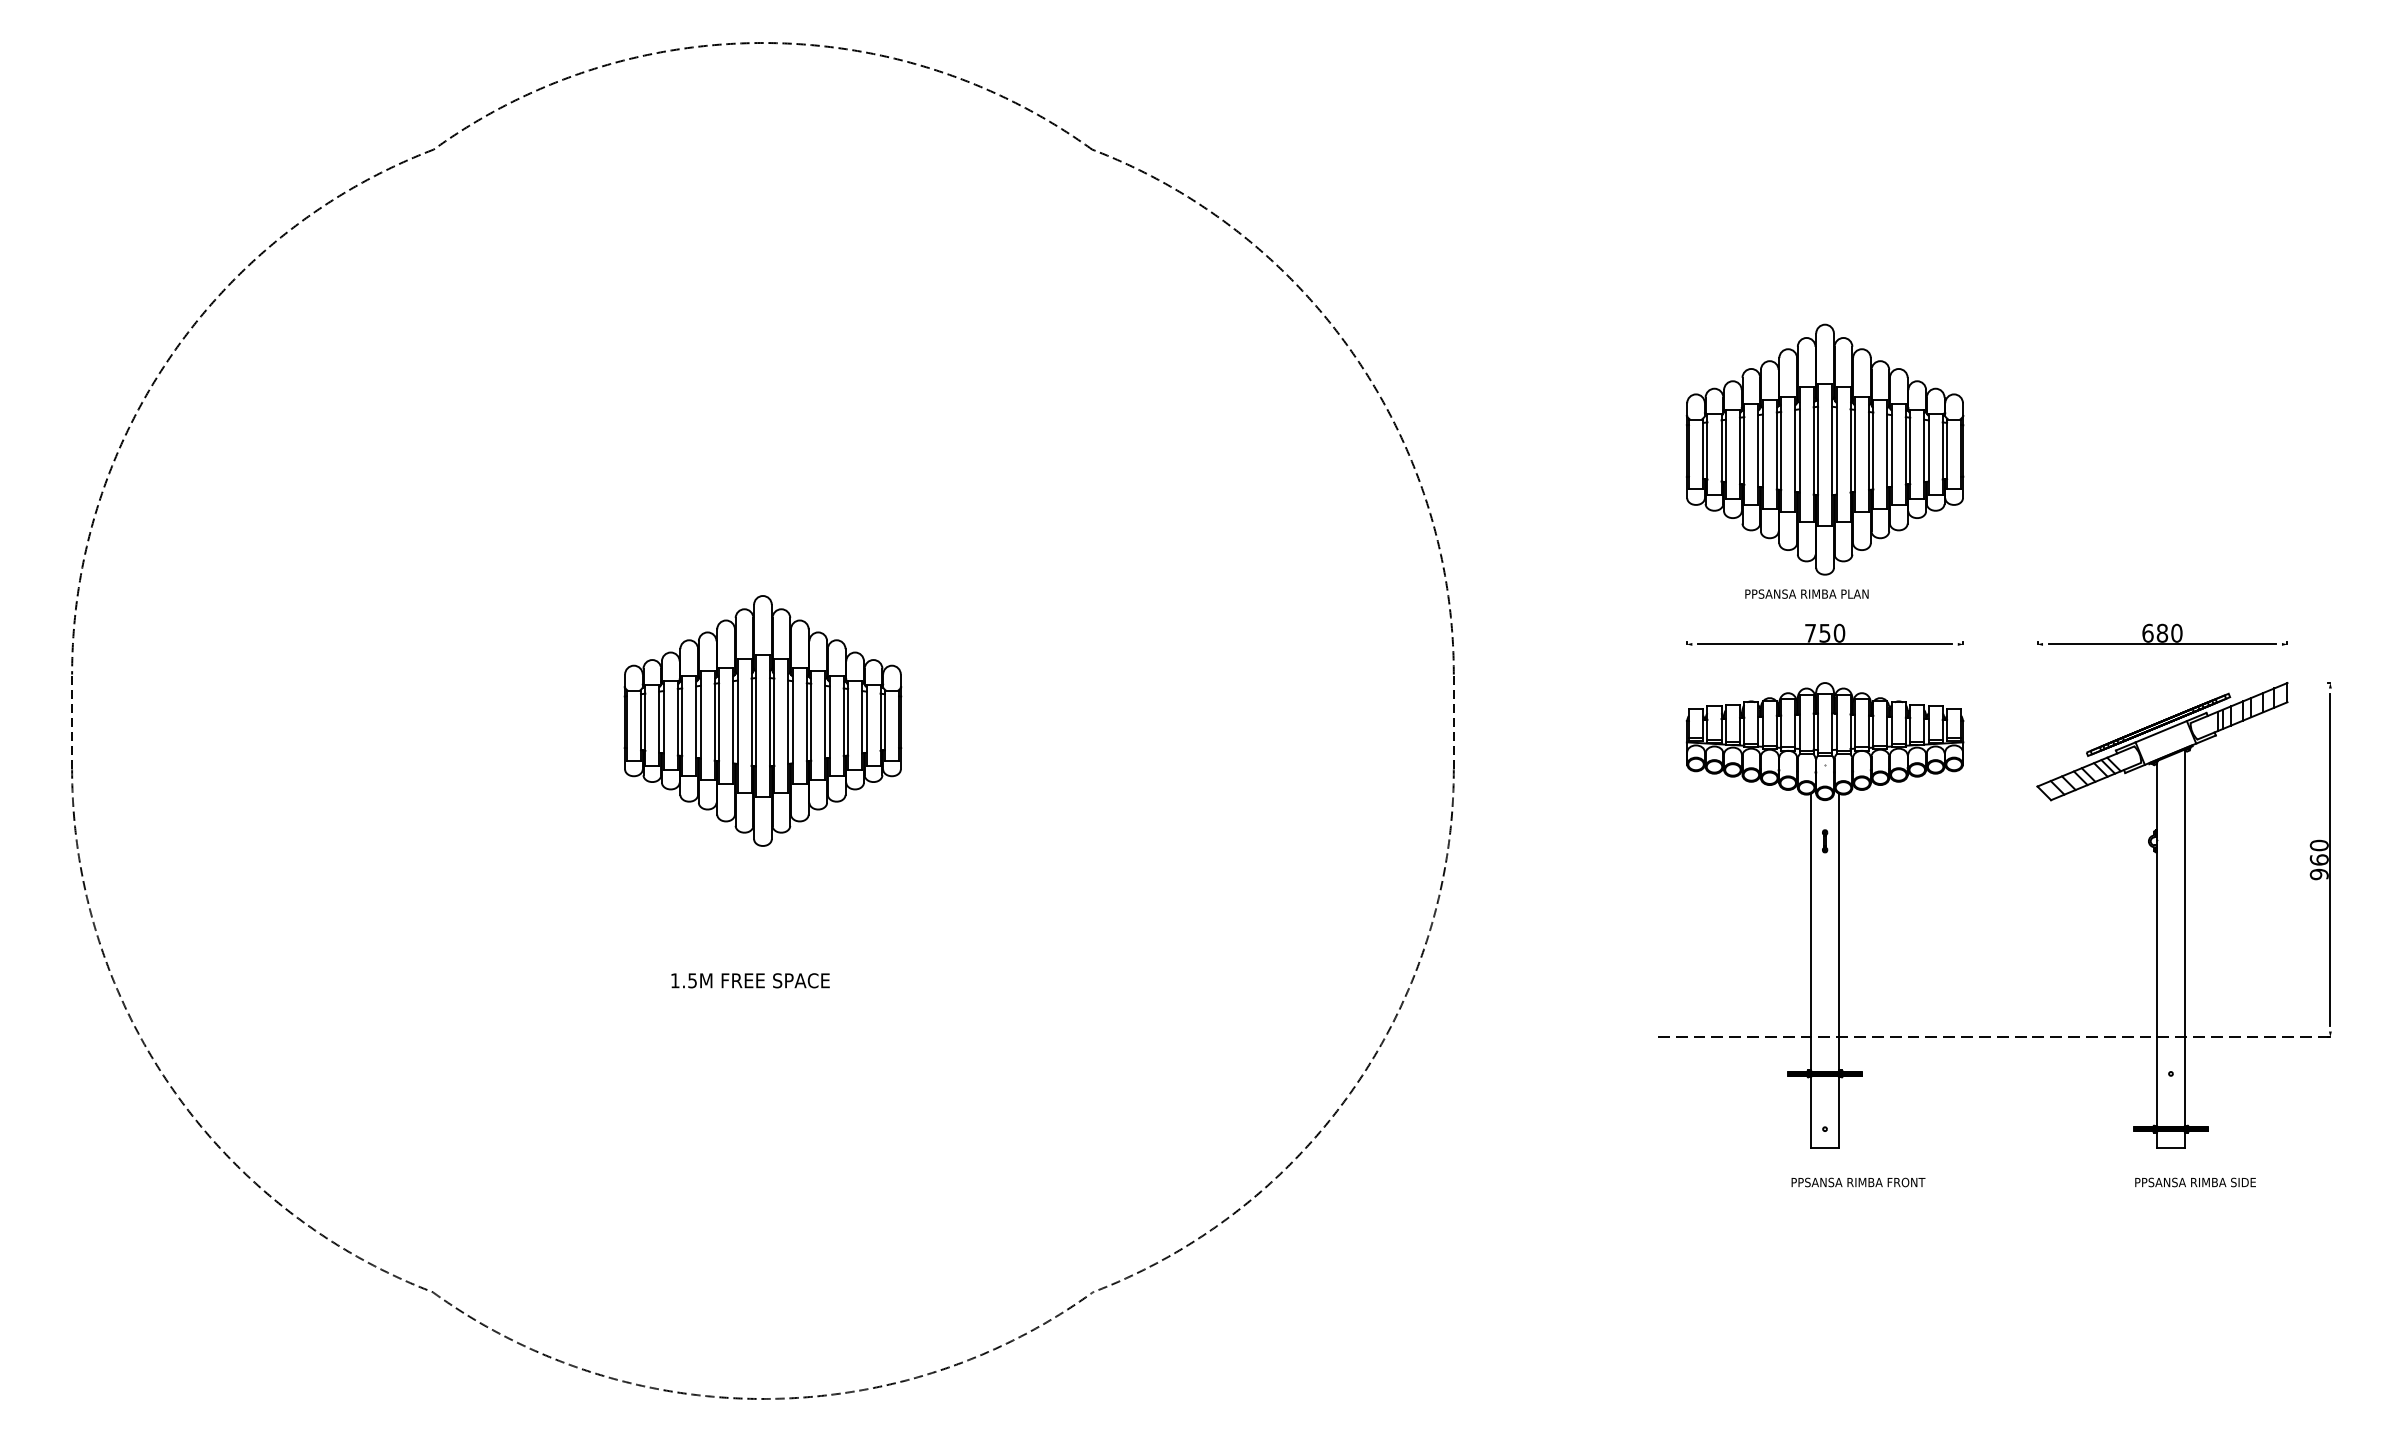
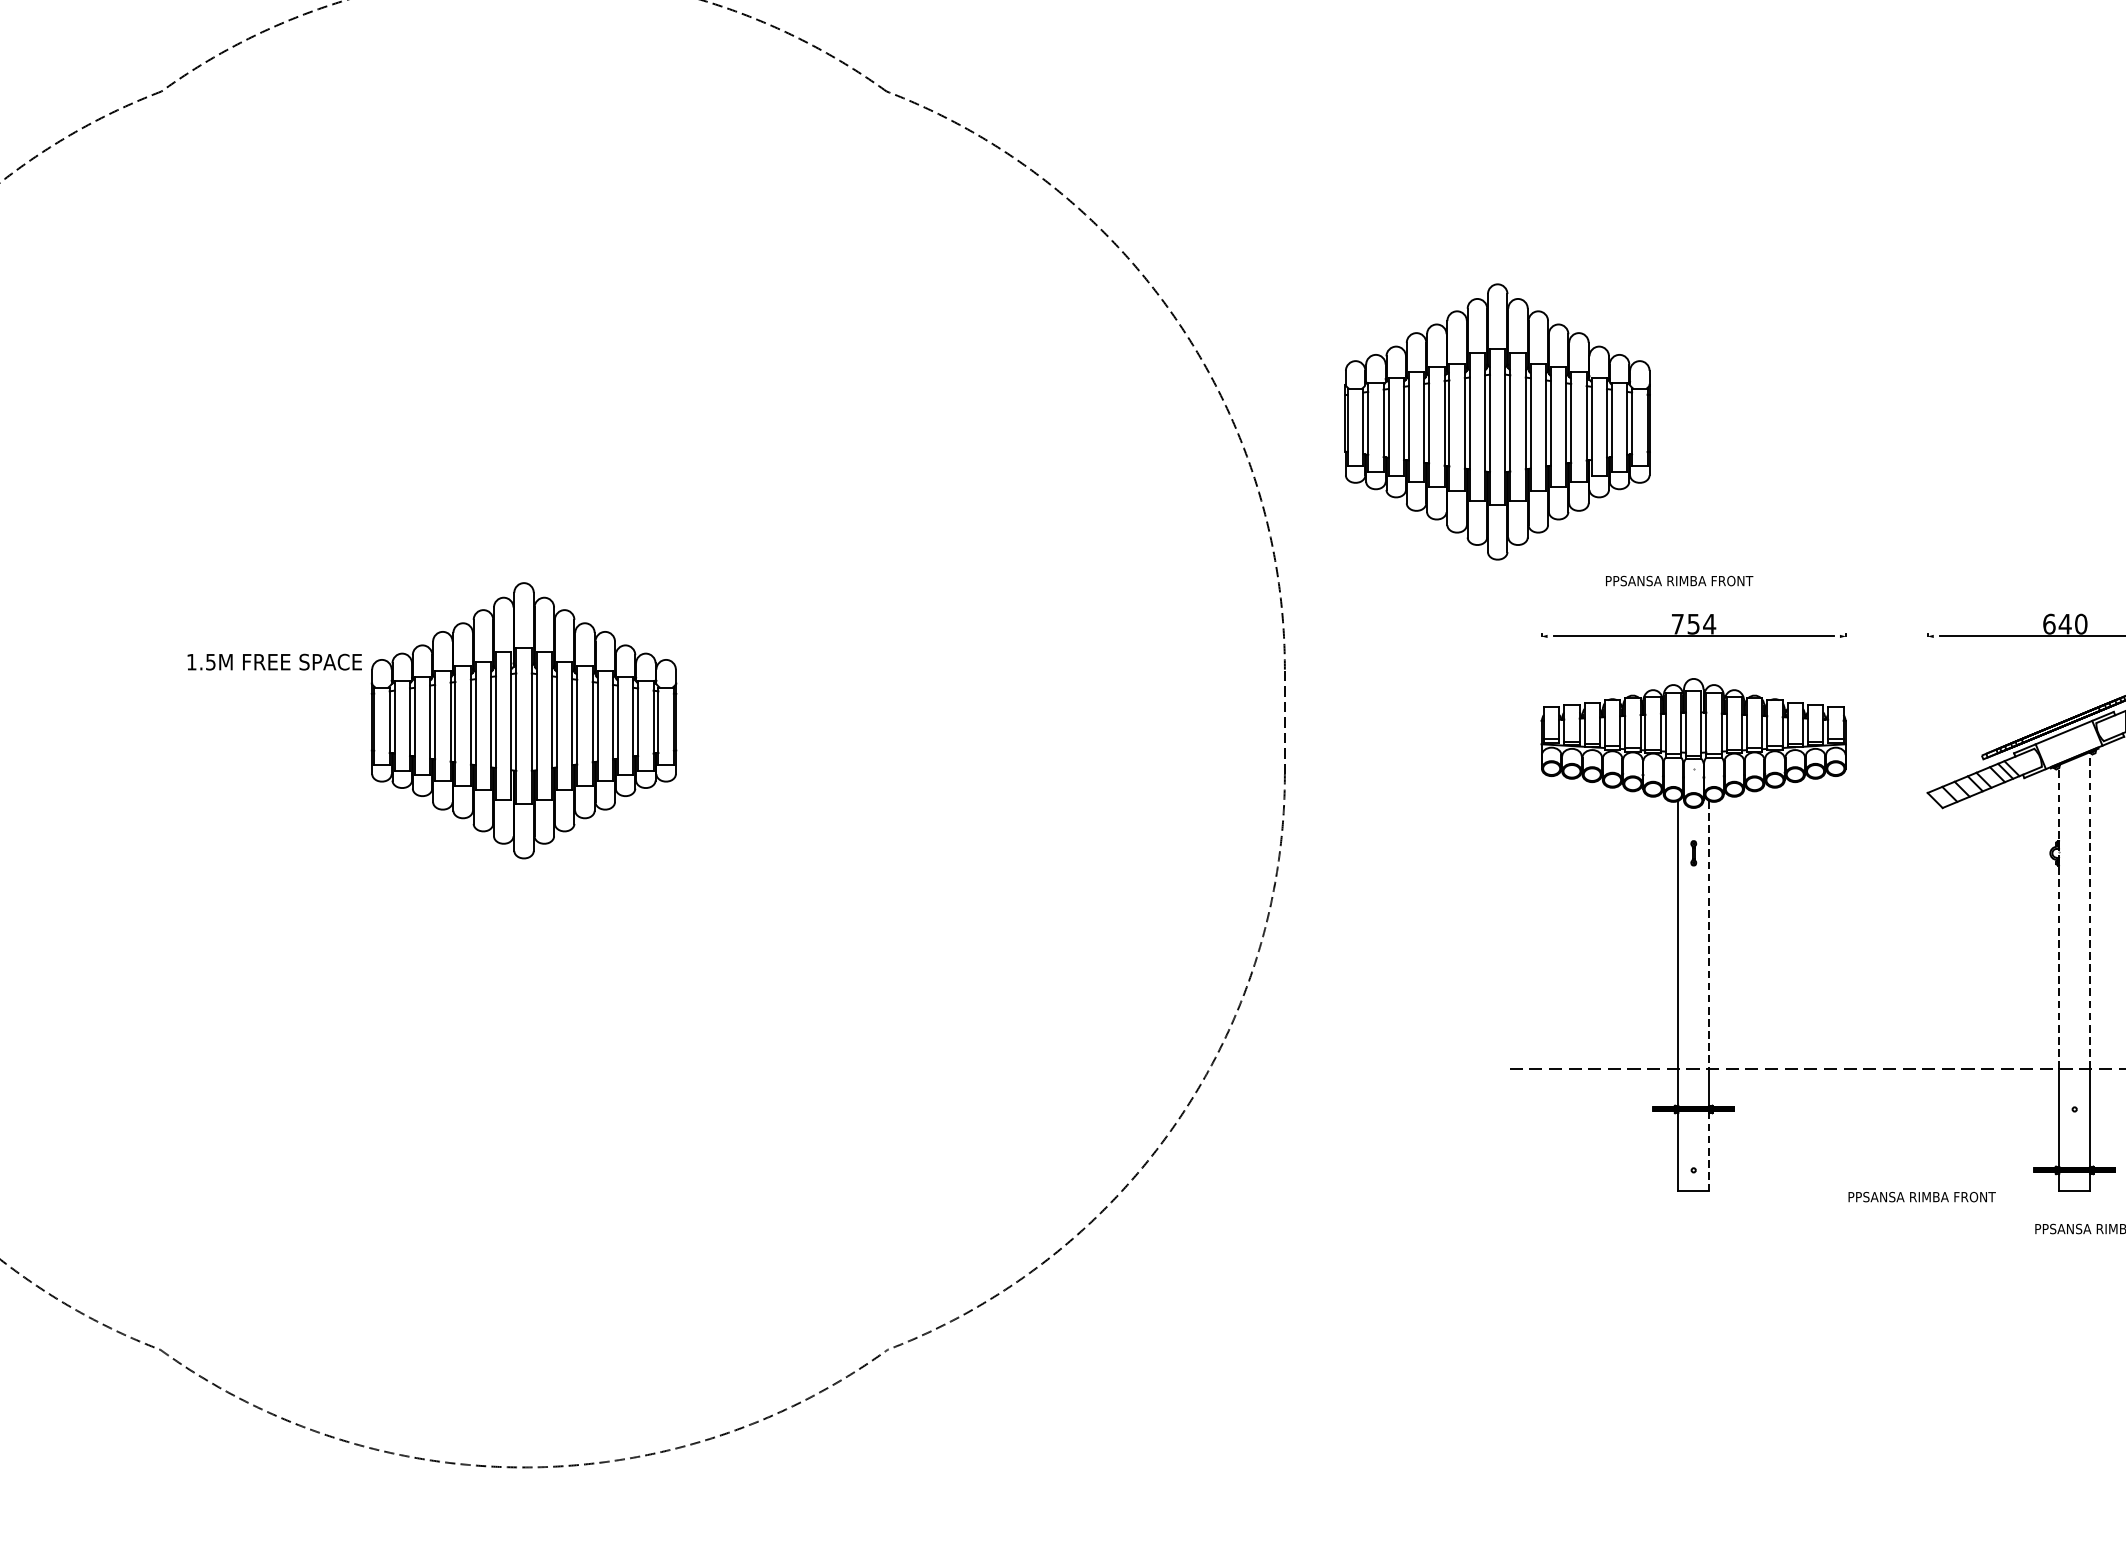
part: (1824, 449) -> (1497, 421), moved
text: (1860, 593) -> (1732, 580), PPSANSA RIMBA PLAN -> PPSANSA RIMBA FRONT
text: (1839, 632) -> (1709, 623), 750 -> 754
text: (2162, 632) -> (2065, 623), 680 -> 640
line: (2185, 893) -> (2090, 910), solid -> dashed
line: (2156, 899) -> (2058, 917), solid -> dashed
line: (1839, 915) -> (1709, 934), solid -> dashed
text: (750, 980) -> (274, 661), moved
line: (1839, 1111) -> (1709, 1150), solid -> dashed
text: (1858, 1182) -> (1922, 1197), moved

